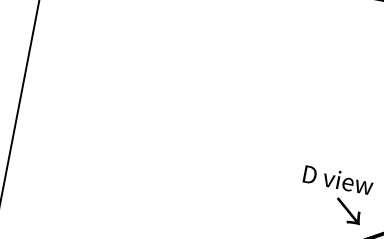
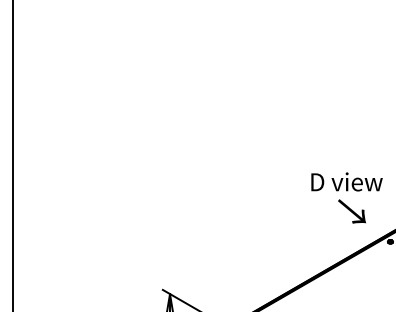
text: (347, 211) -> (351, 211), moved

